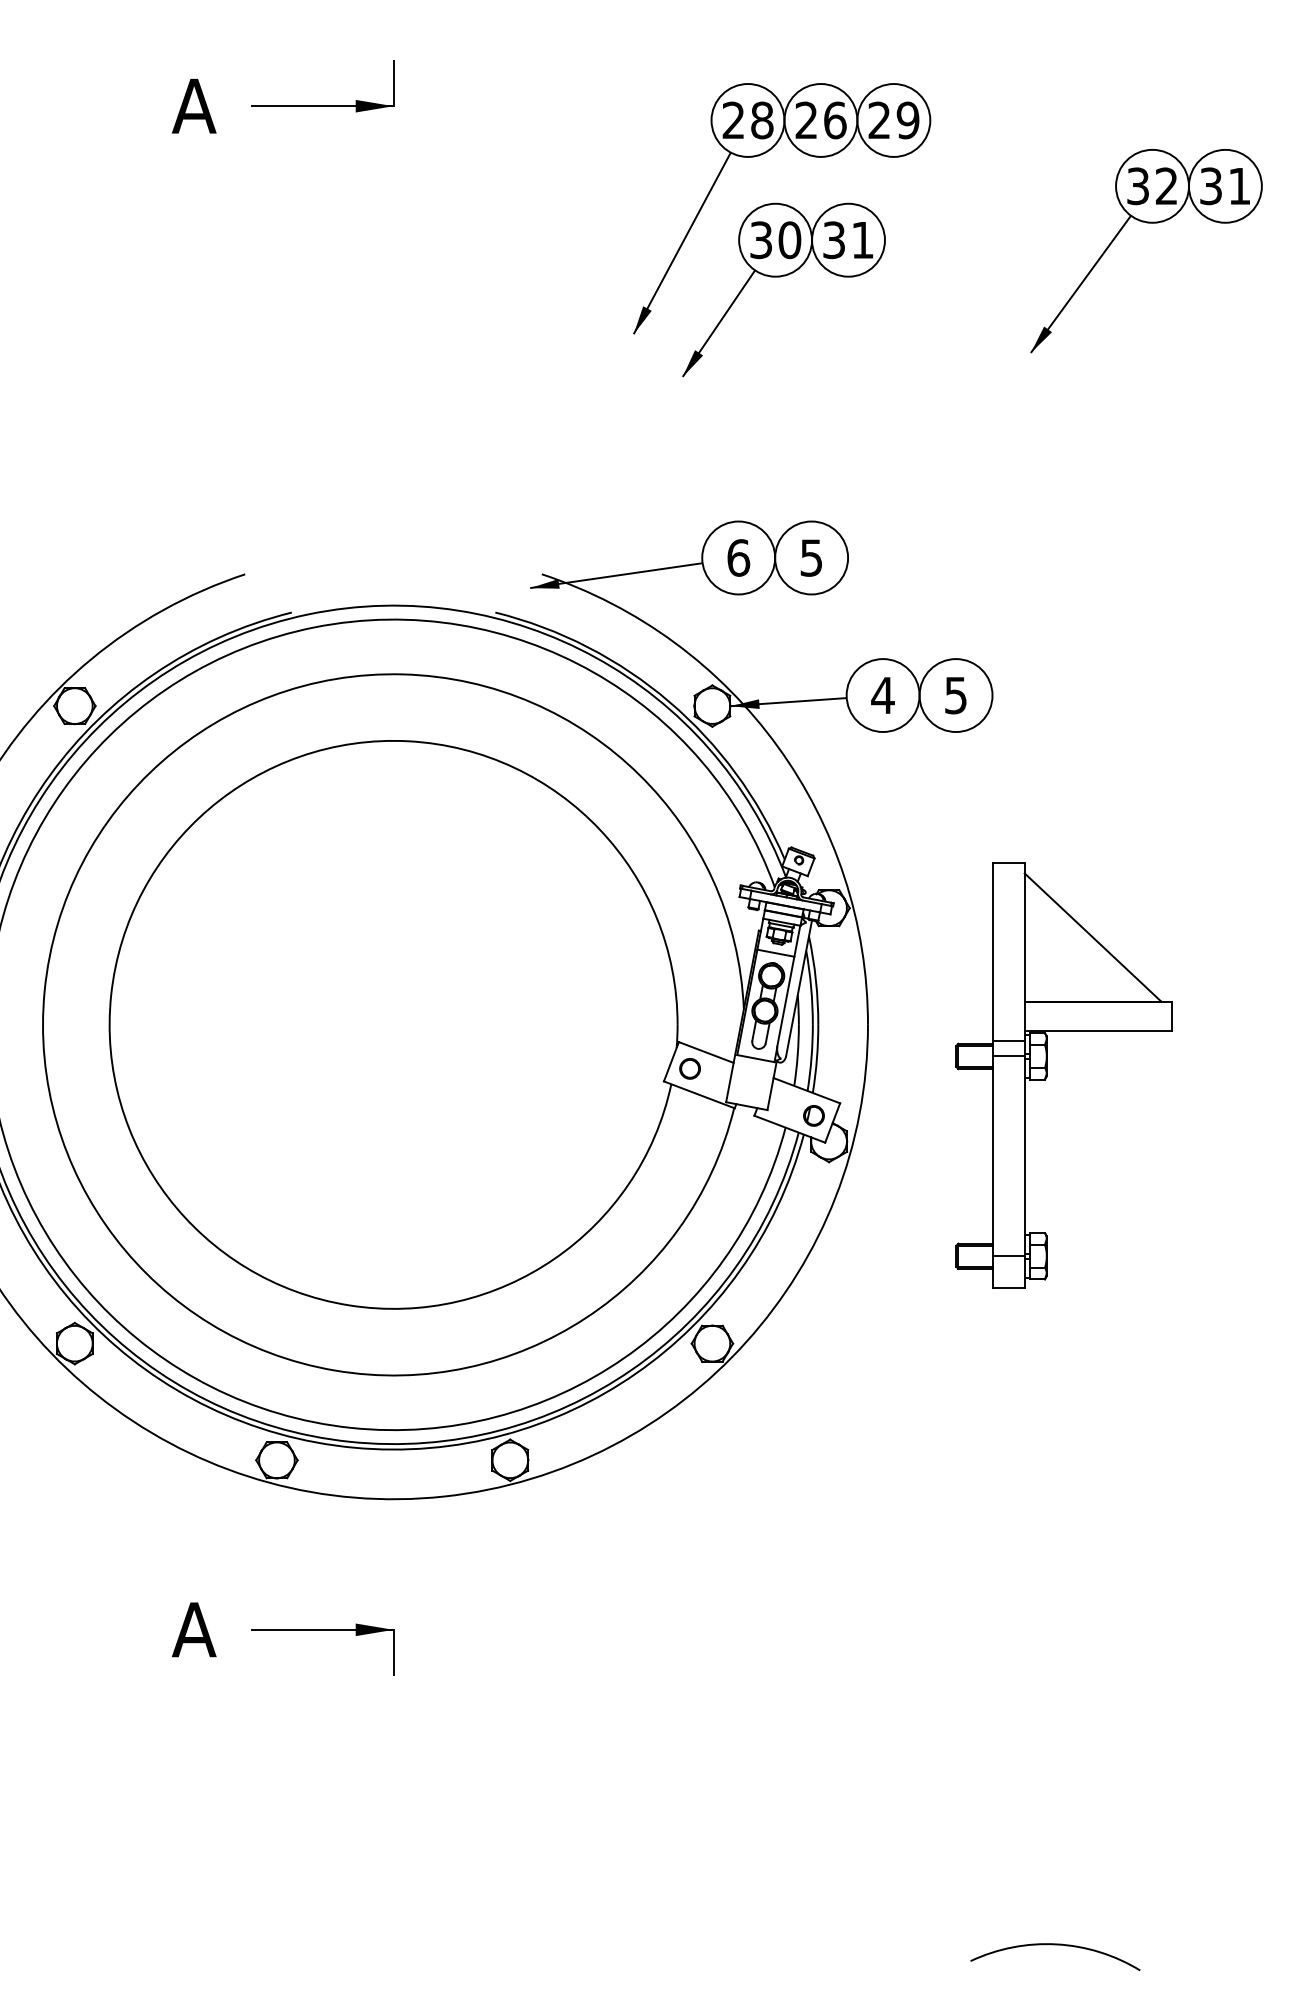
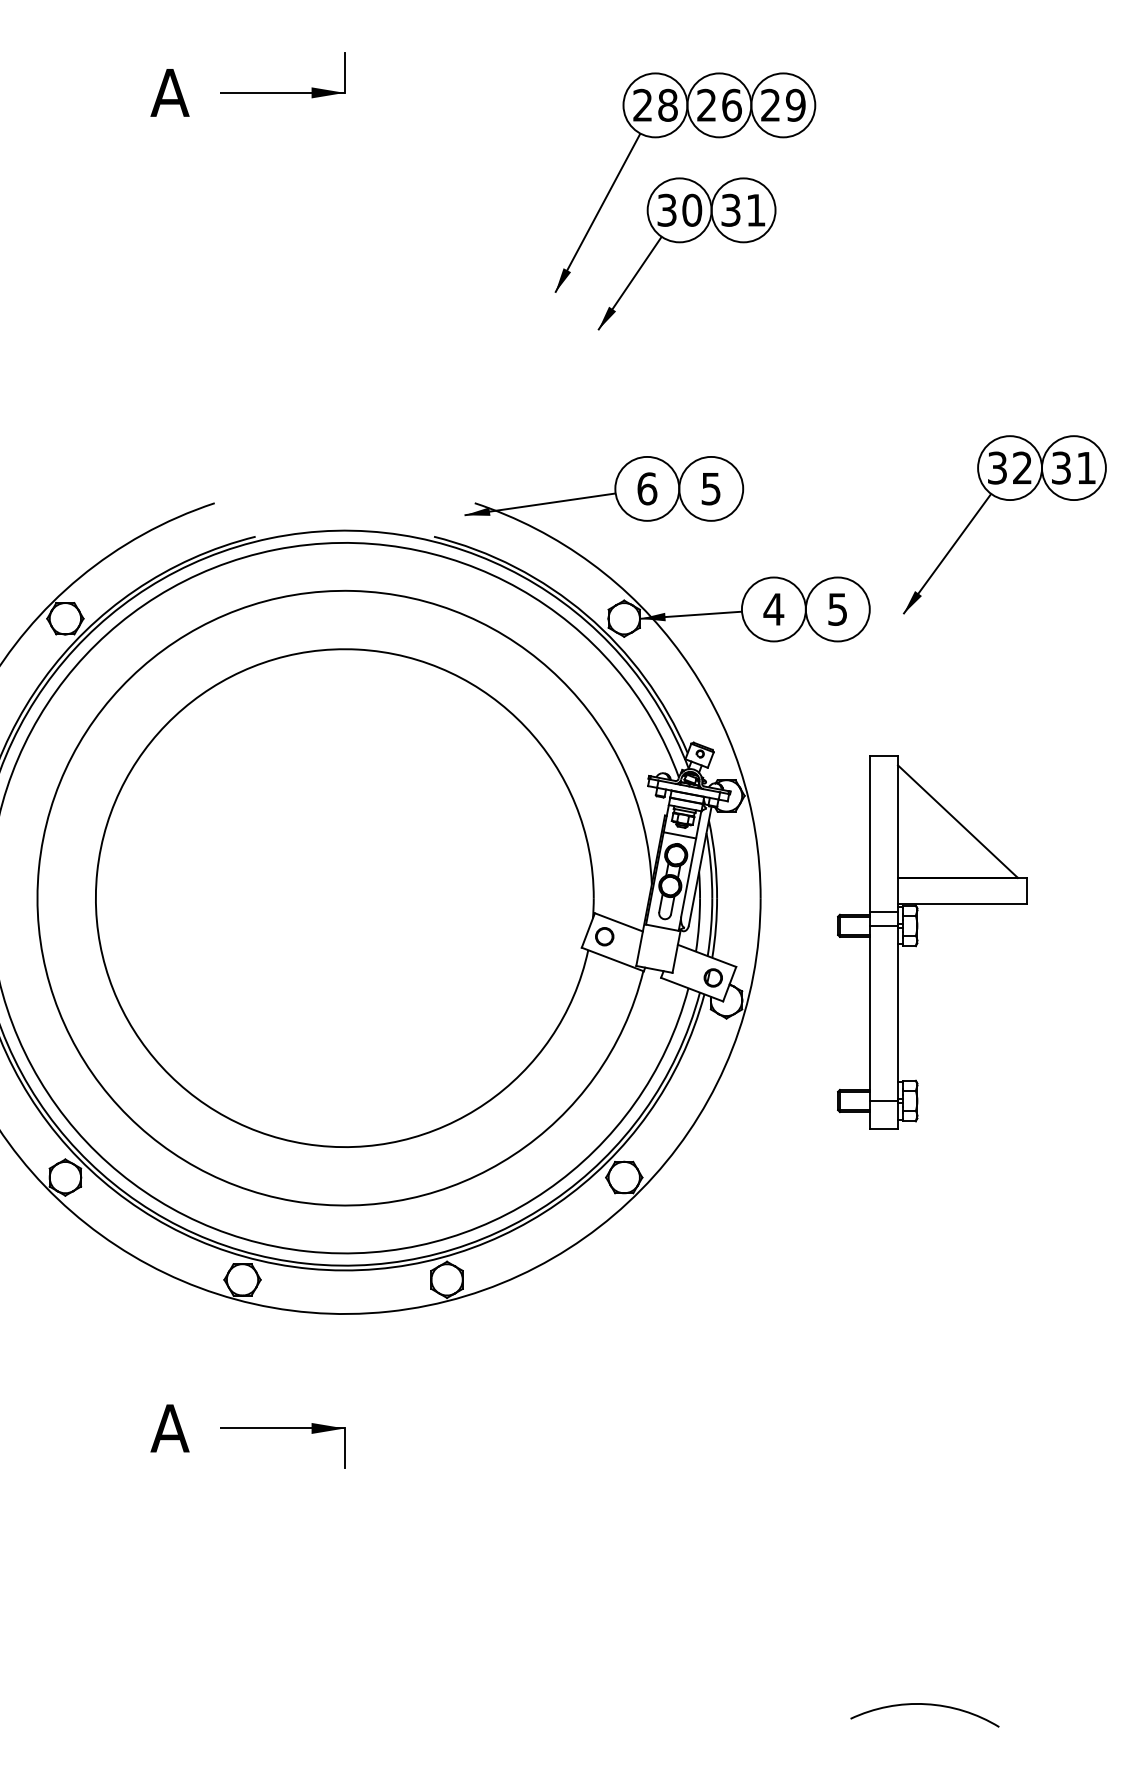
part: (1146, 223) -> (1004, 500), moved

